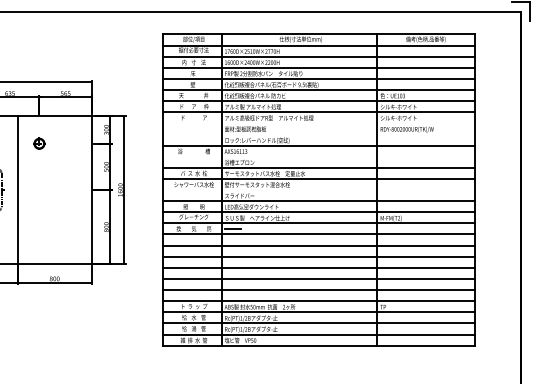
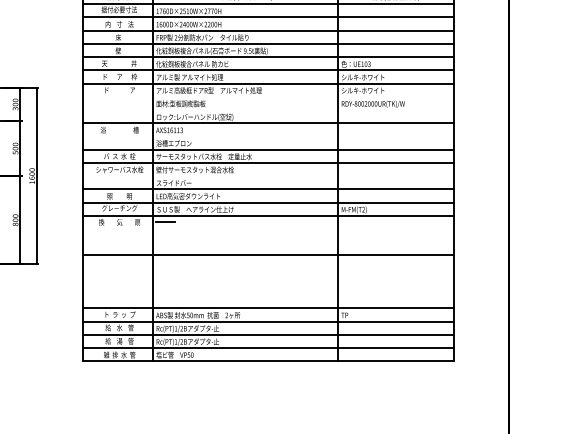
line: (318, 234) -> (267, 229), removed
line: (318, 245) -> (267, 242), removed
line: (318, 267) -> (267, 268), removed
line: (318, 278) -> (267, 281), removed
line: (318, 290) -> (267, 295), removed

